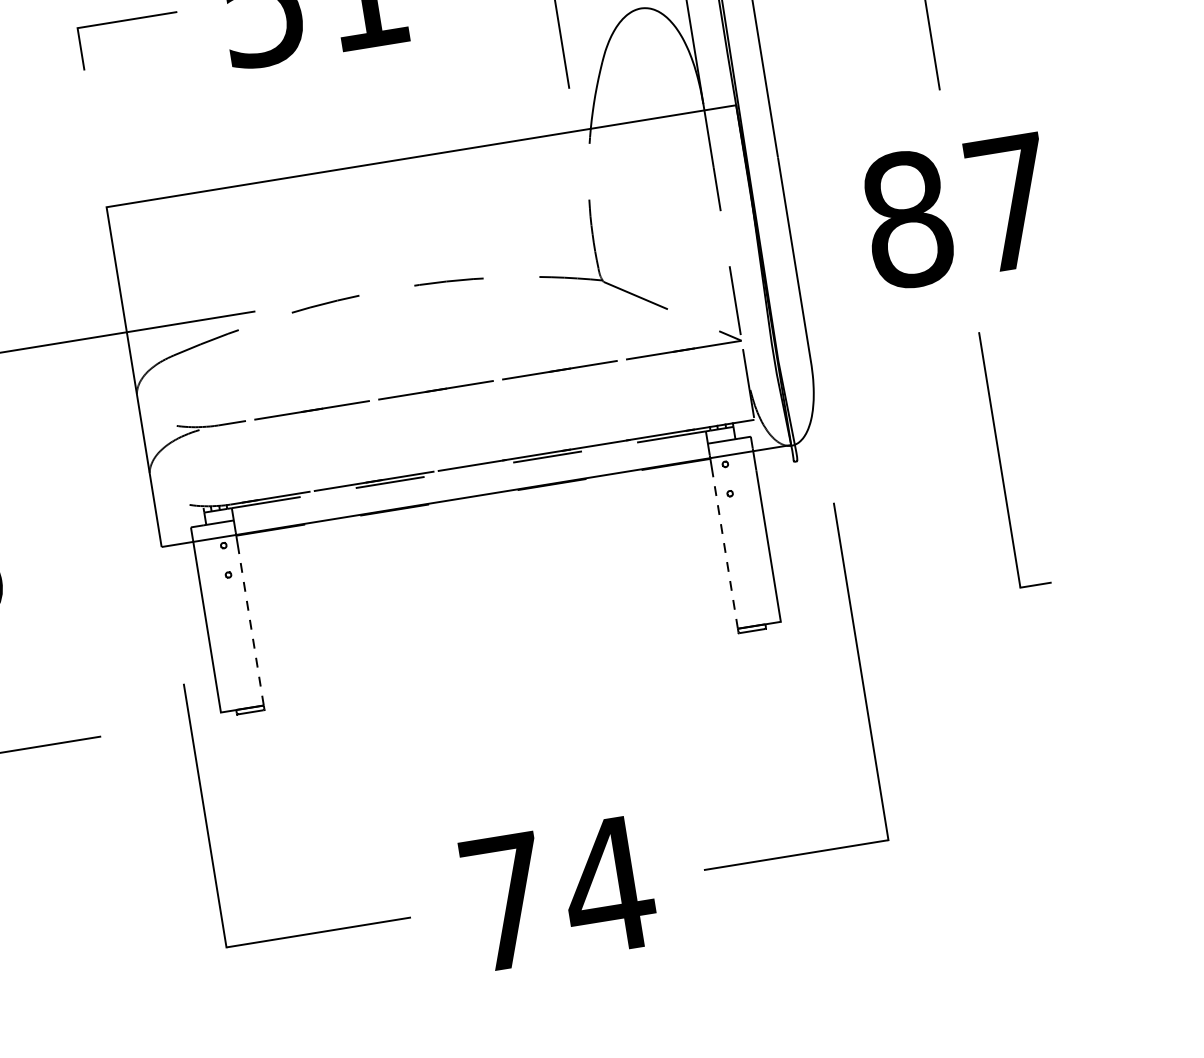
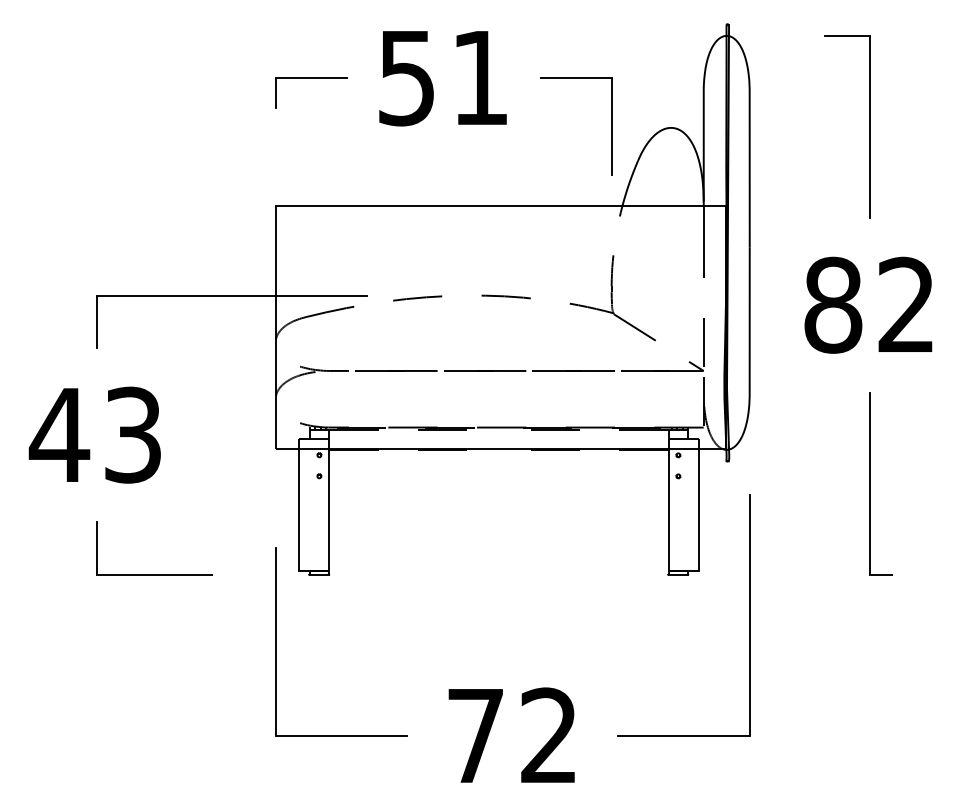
text: (1008, 200) -> (905, 303), 87 -> 82
line: (725, 552) -> (668, 516), dashed -> solid
line: (251, 628) -> (329, 516), dashed -> solid
text: (607, 883) -> (548, 734), 74 -> 72

